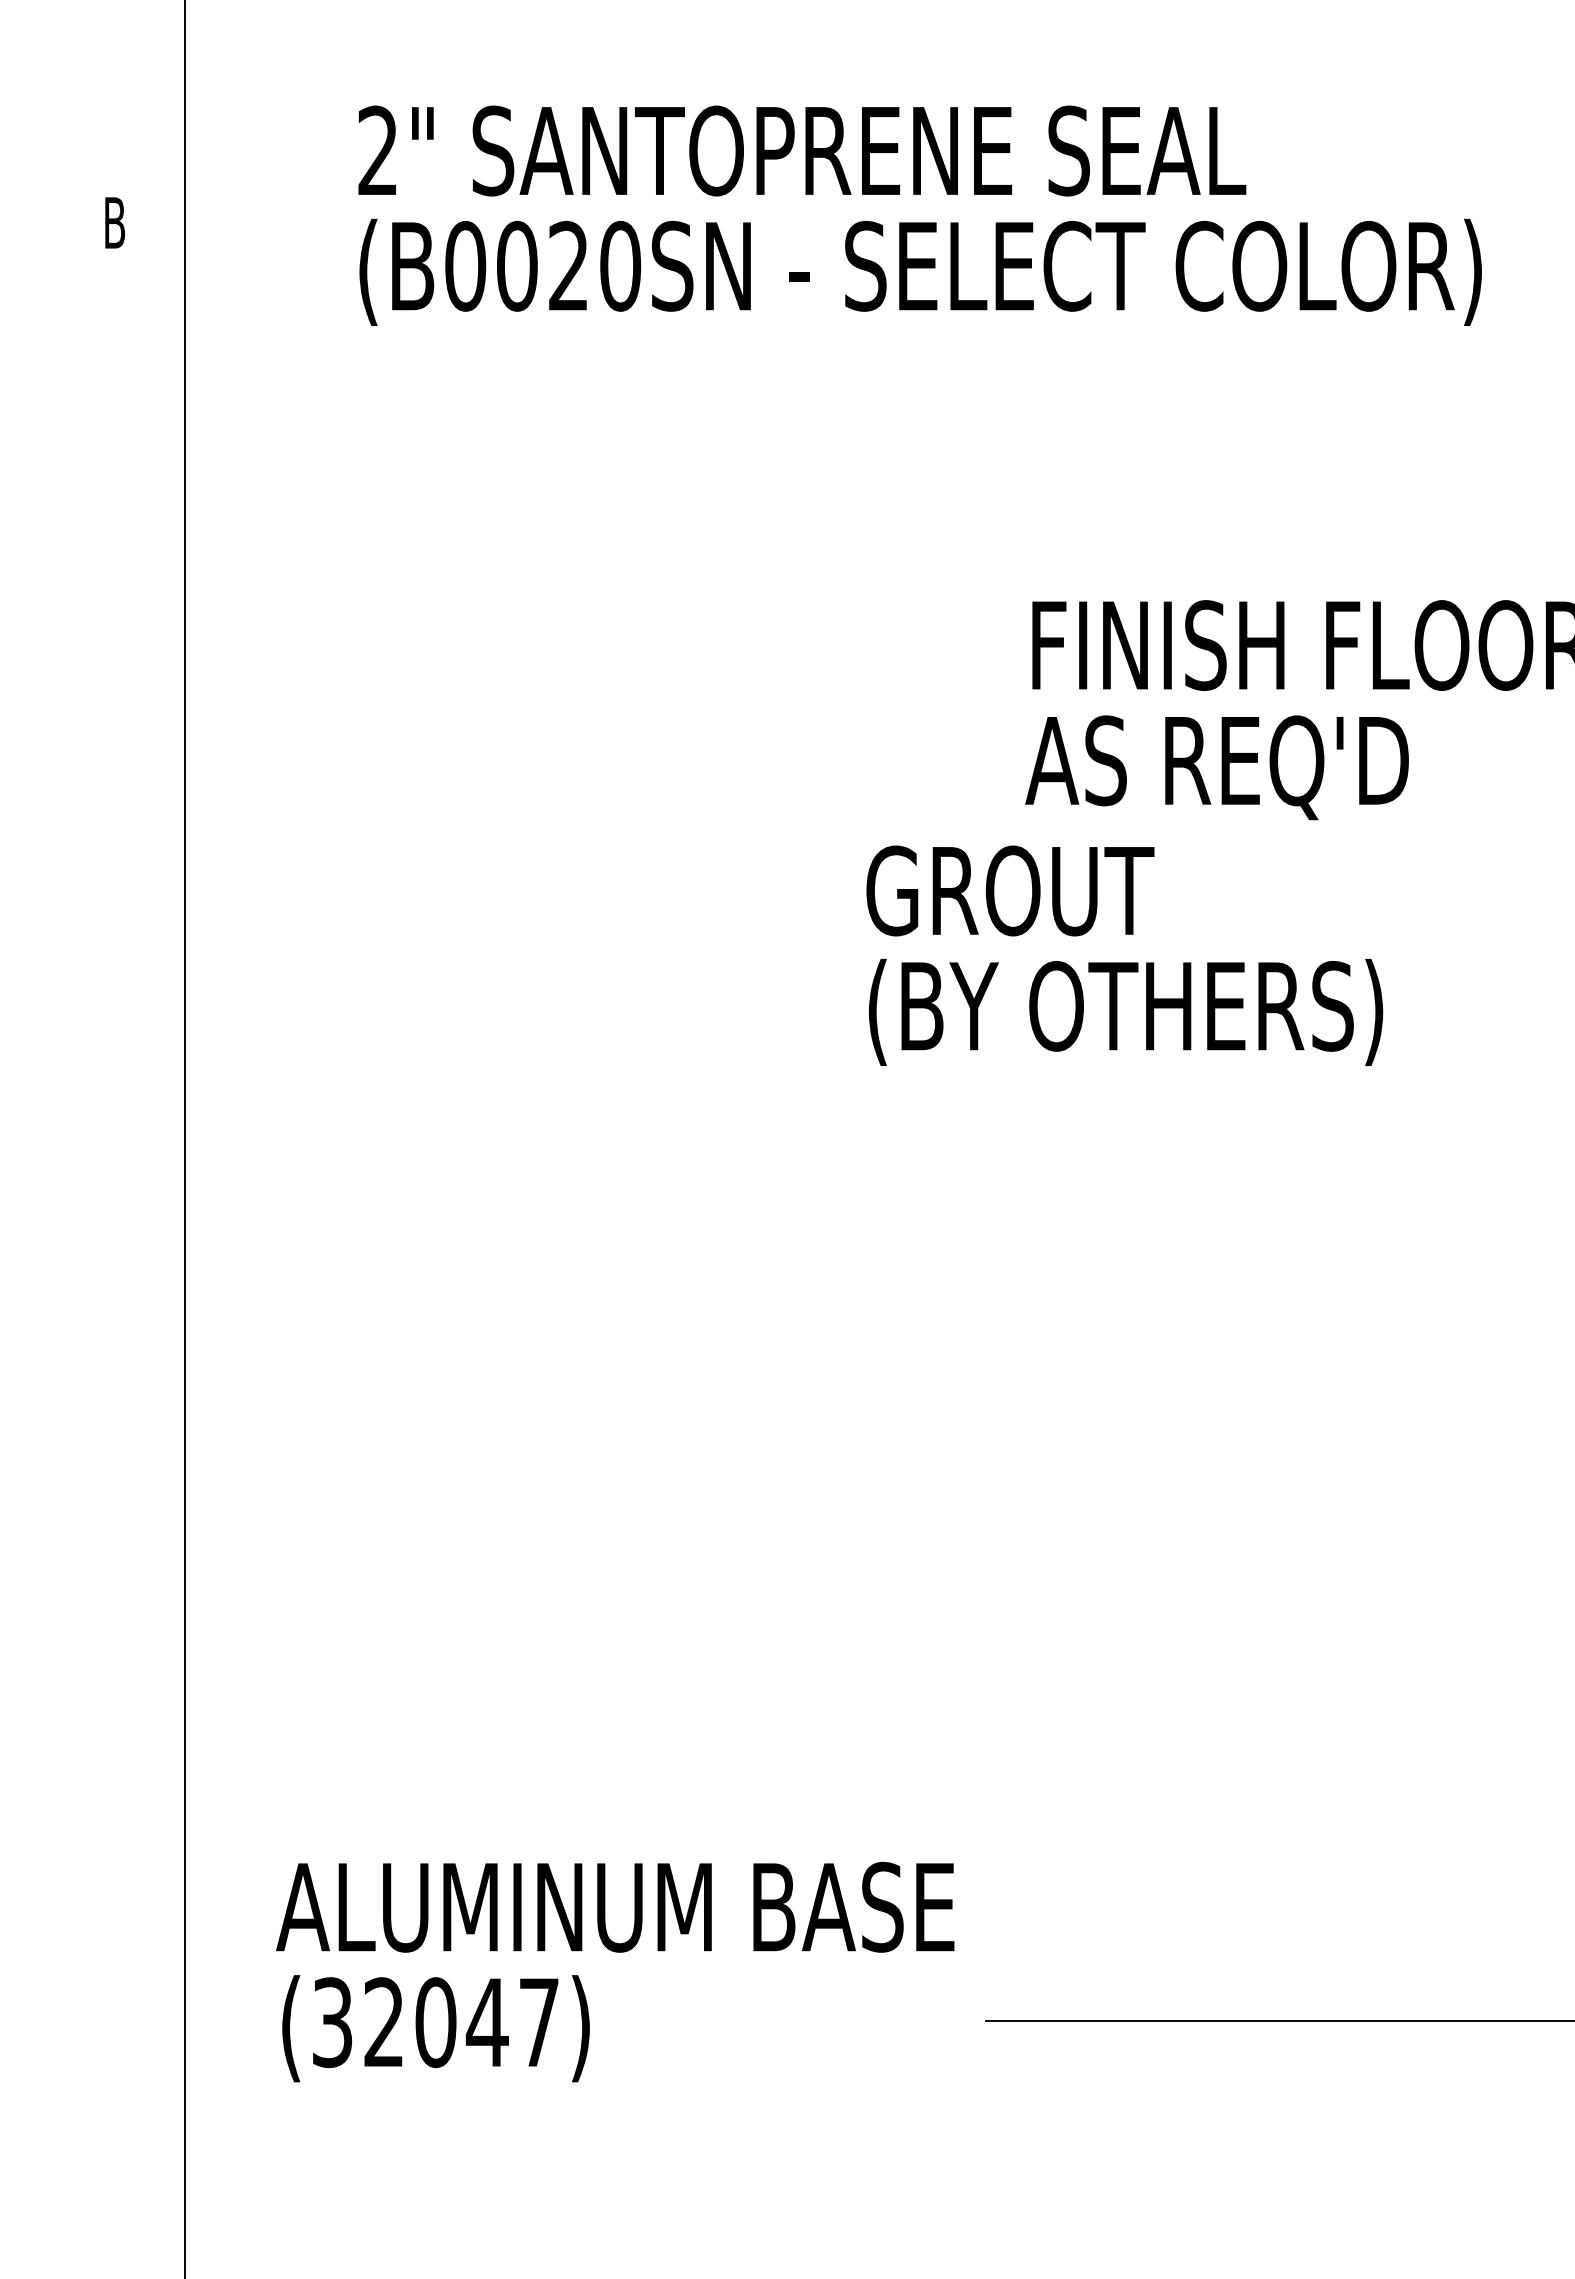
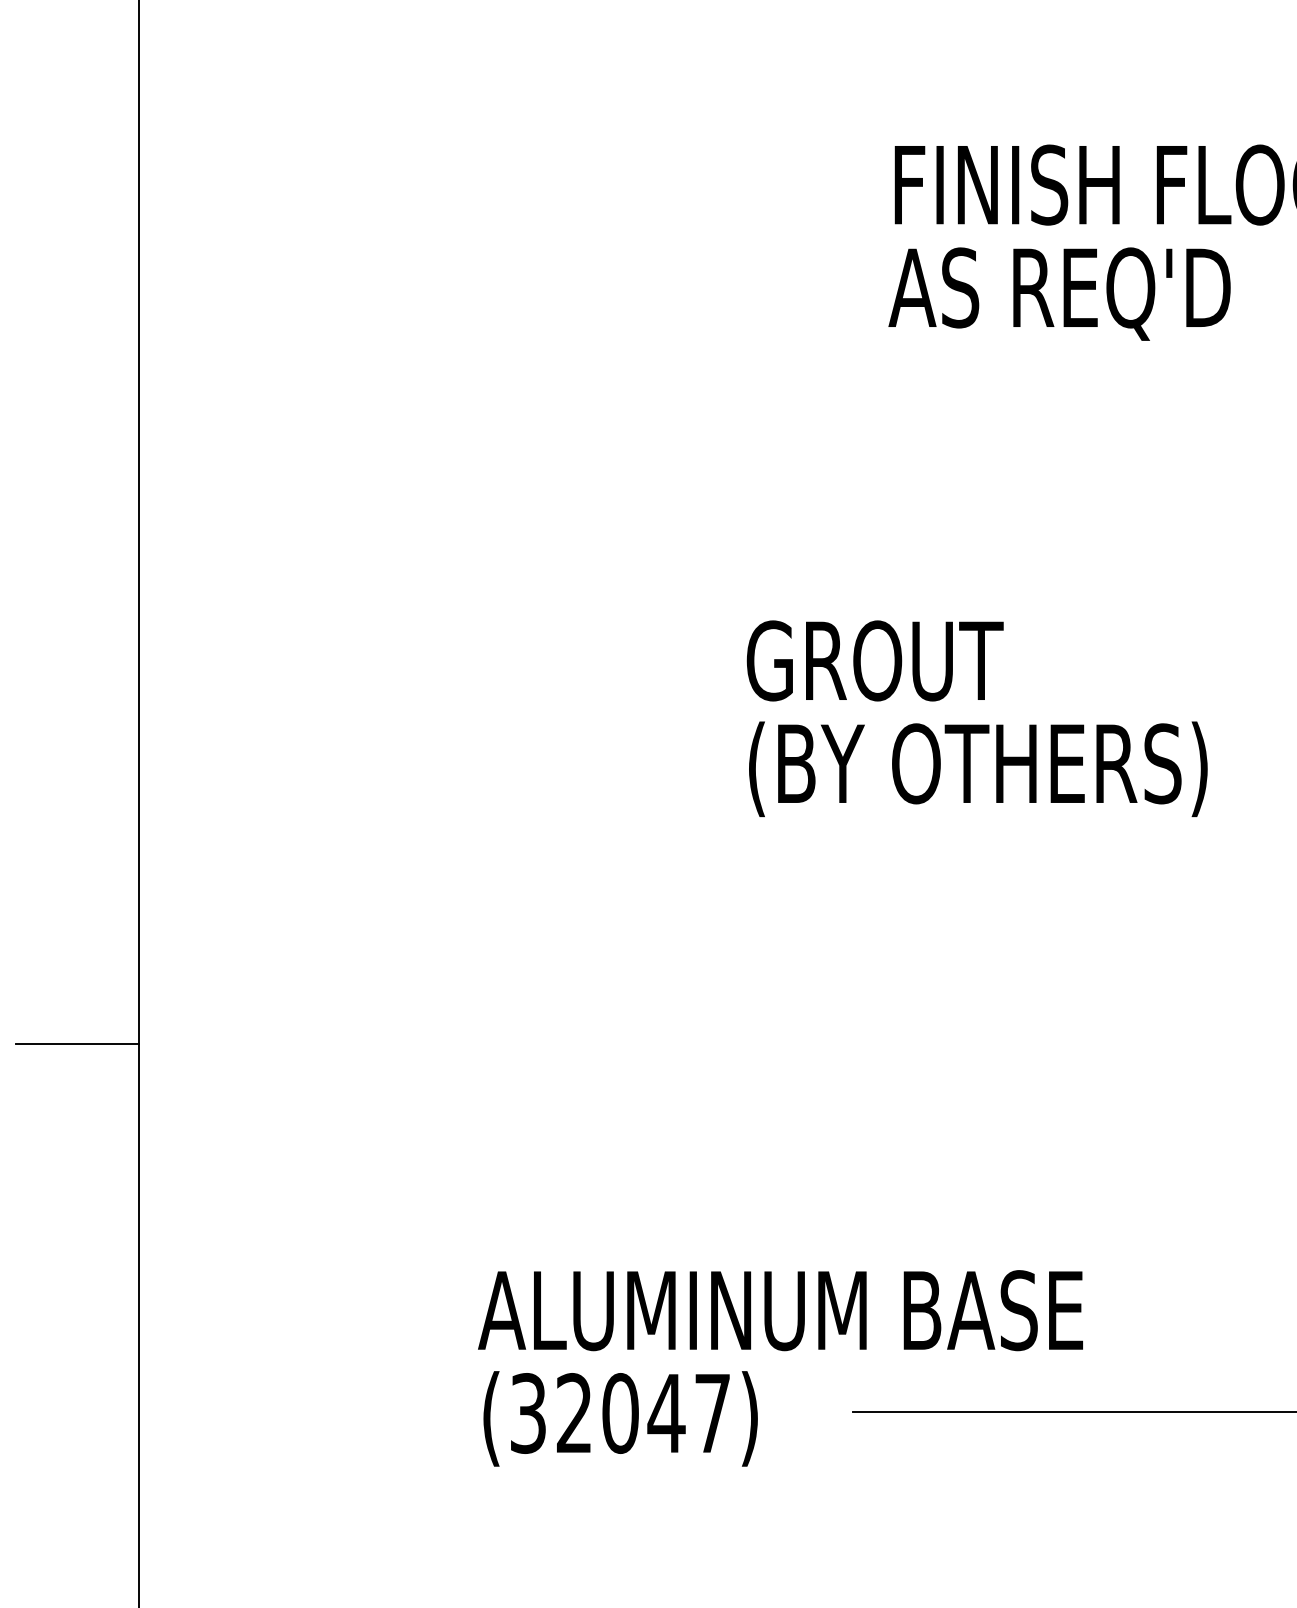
text: (1124, 955) -> (976, 718), moved
line: (116, 1608) -> (77, 1044), added
text: (615, 1971) -> (780, 1367), moved

